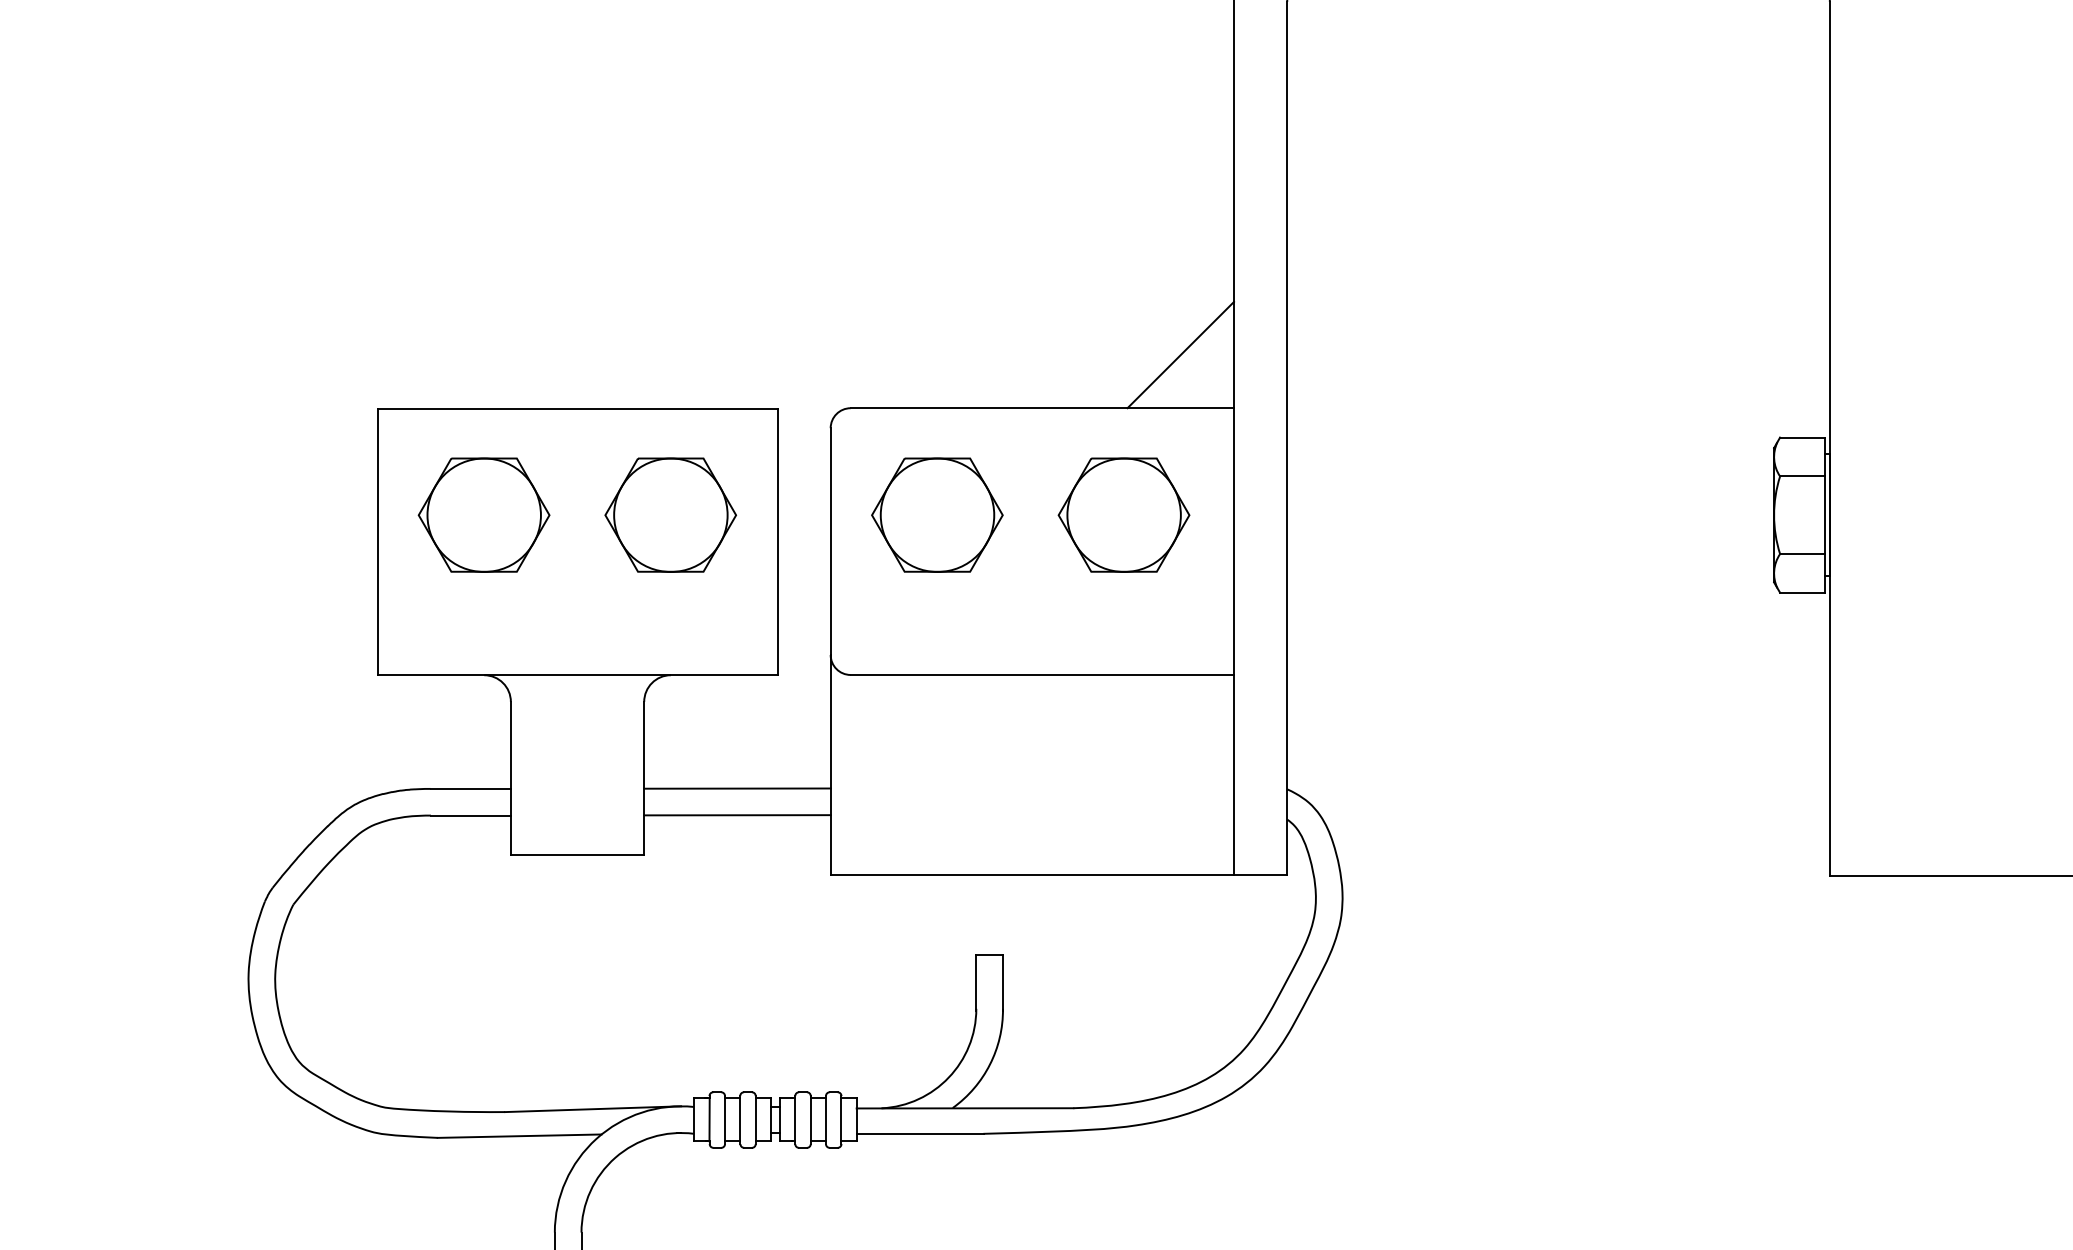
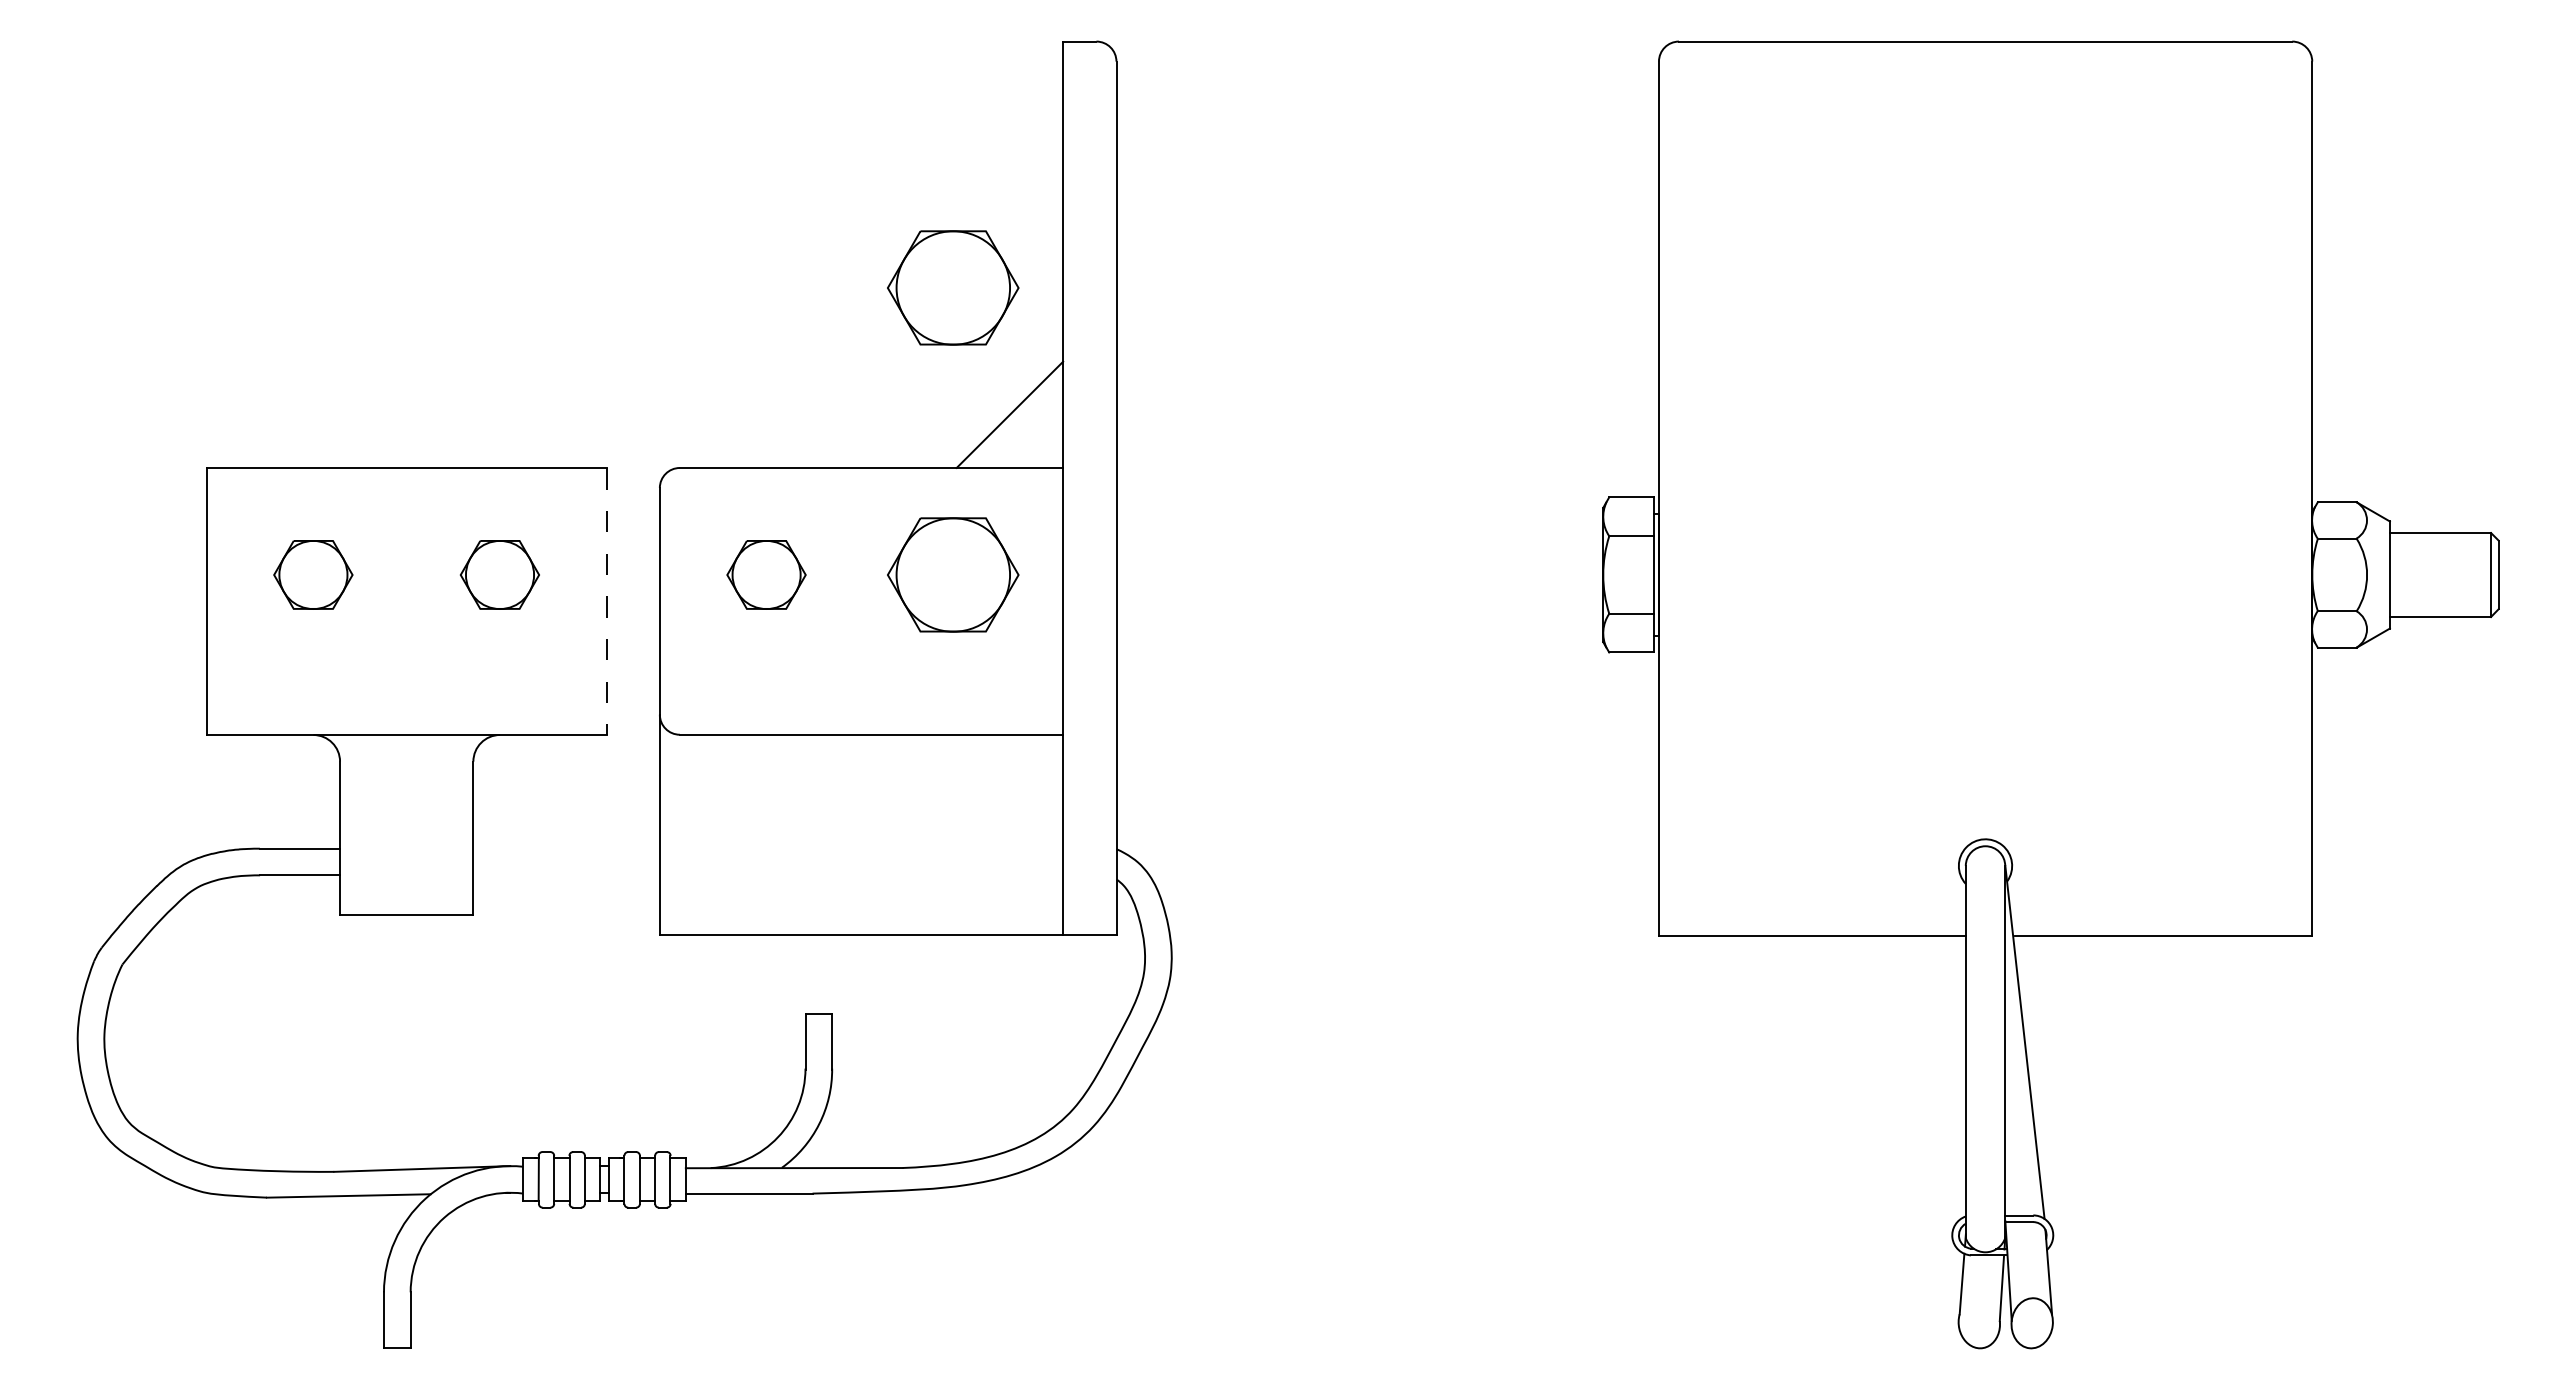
part: (1124, 227) -> (953, 287), added
part: (484, 514) -> (313, 574), size x0.6
part: (670, 514) -> (499, 574), size x0.6
part: (937, 514) -> (766, 574), size x0.6
line: (777, 542) -> (606, 602), solid -> dashed
line: (737, 788) -> (566, 848), removed
line: (737, 814) -> (566, 874), removed

